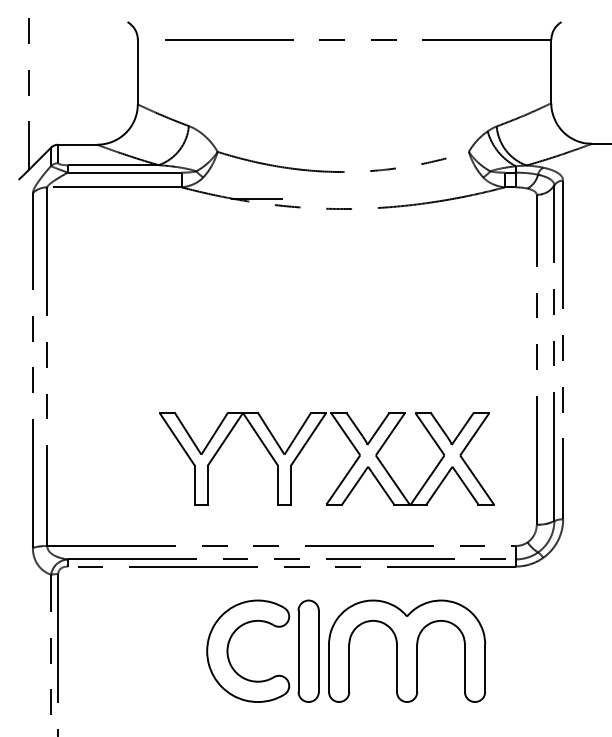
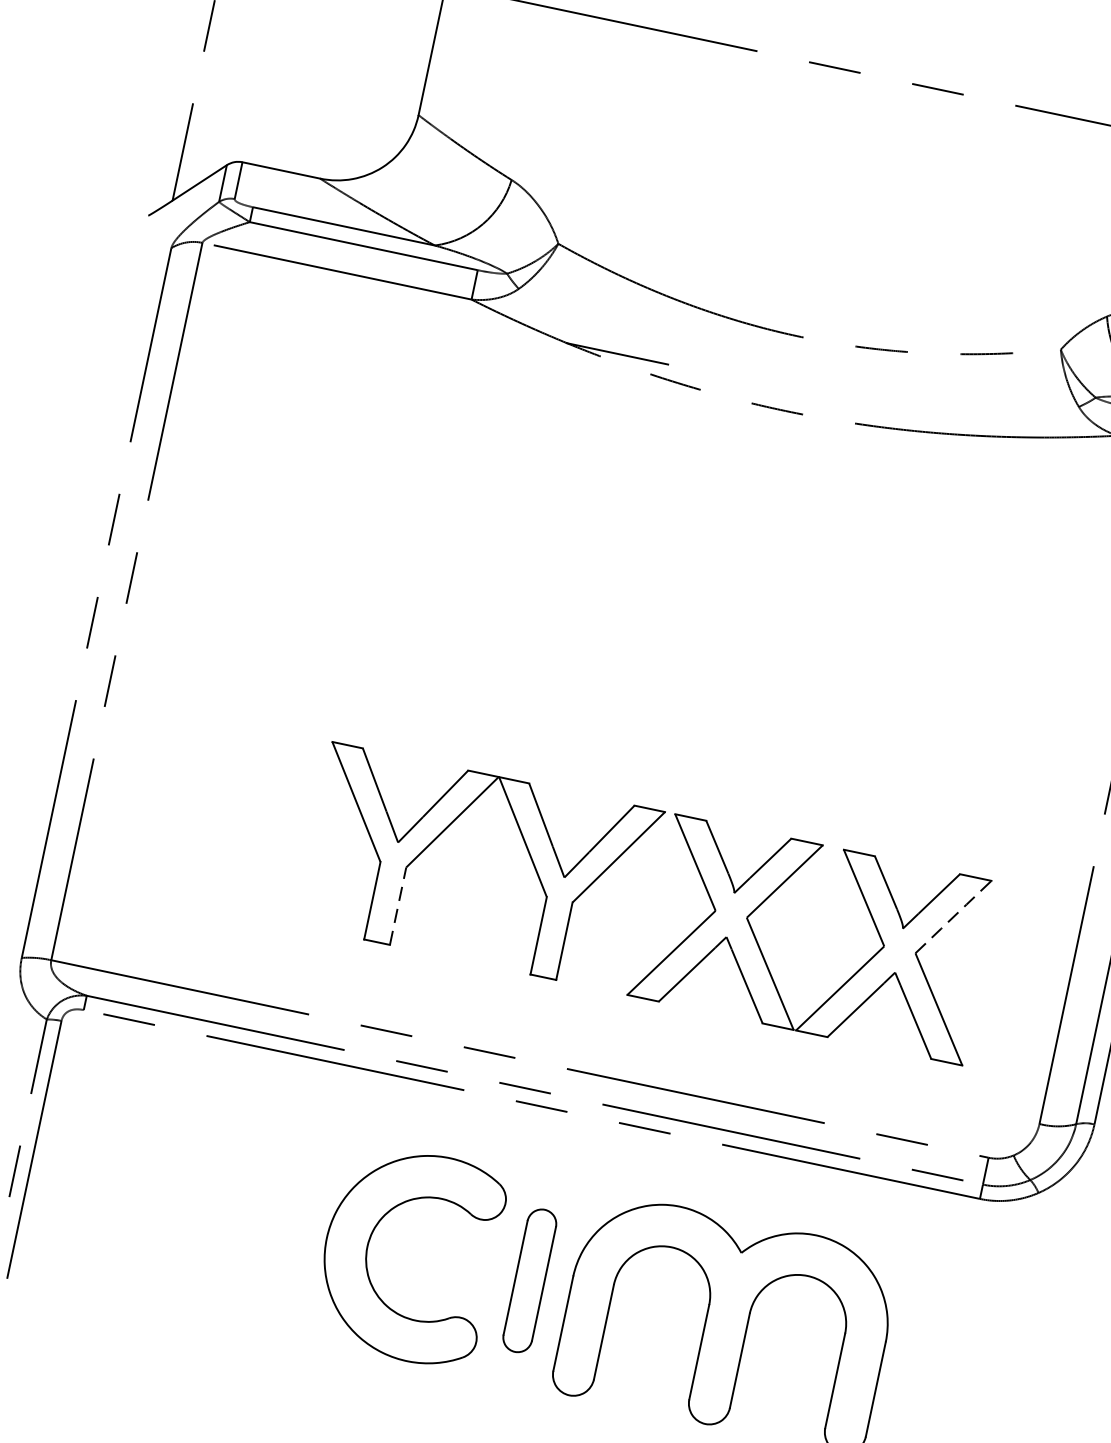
line: (474, 434) -> (952, 917), solid -> dashed
line: (207, 484) -> (397, 904), solid -> dashed
part: (308, 650) -> (529, 1279), size x0.7

